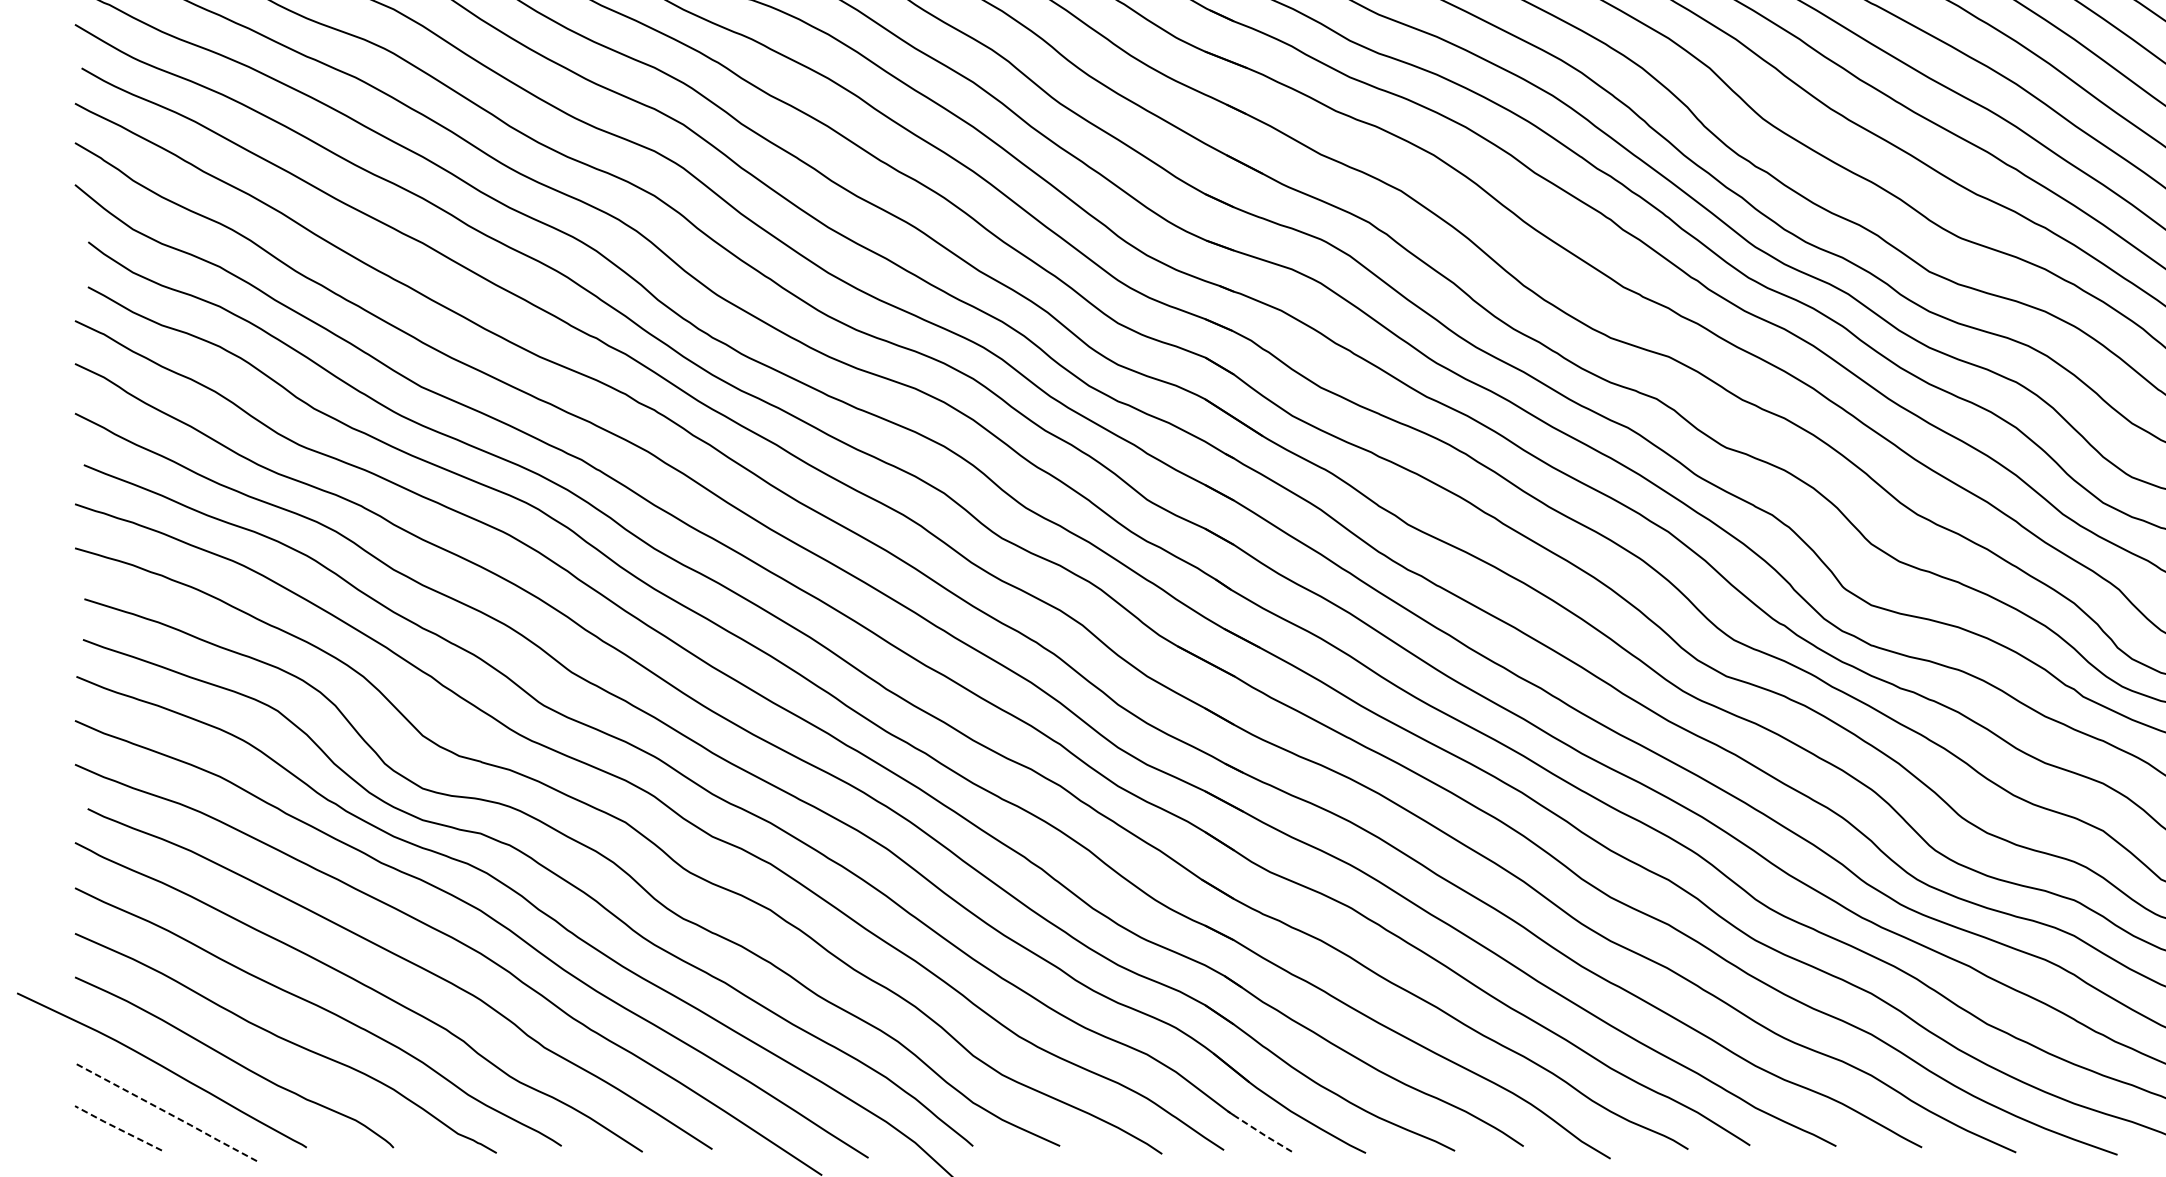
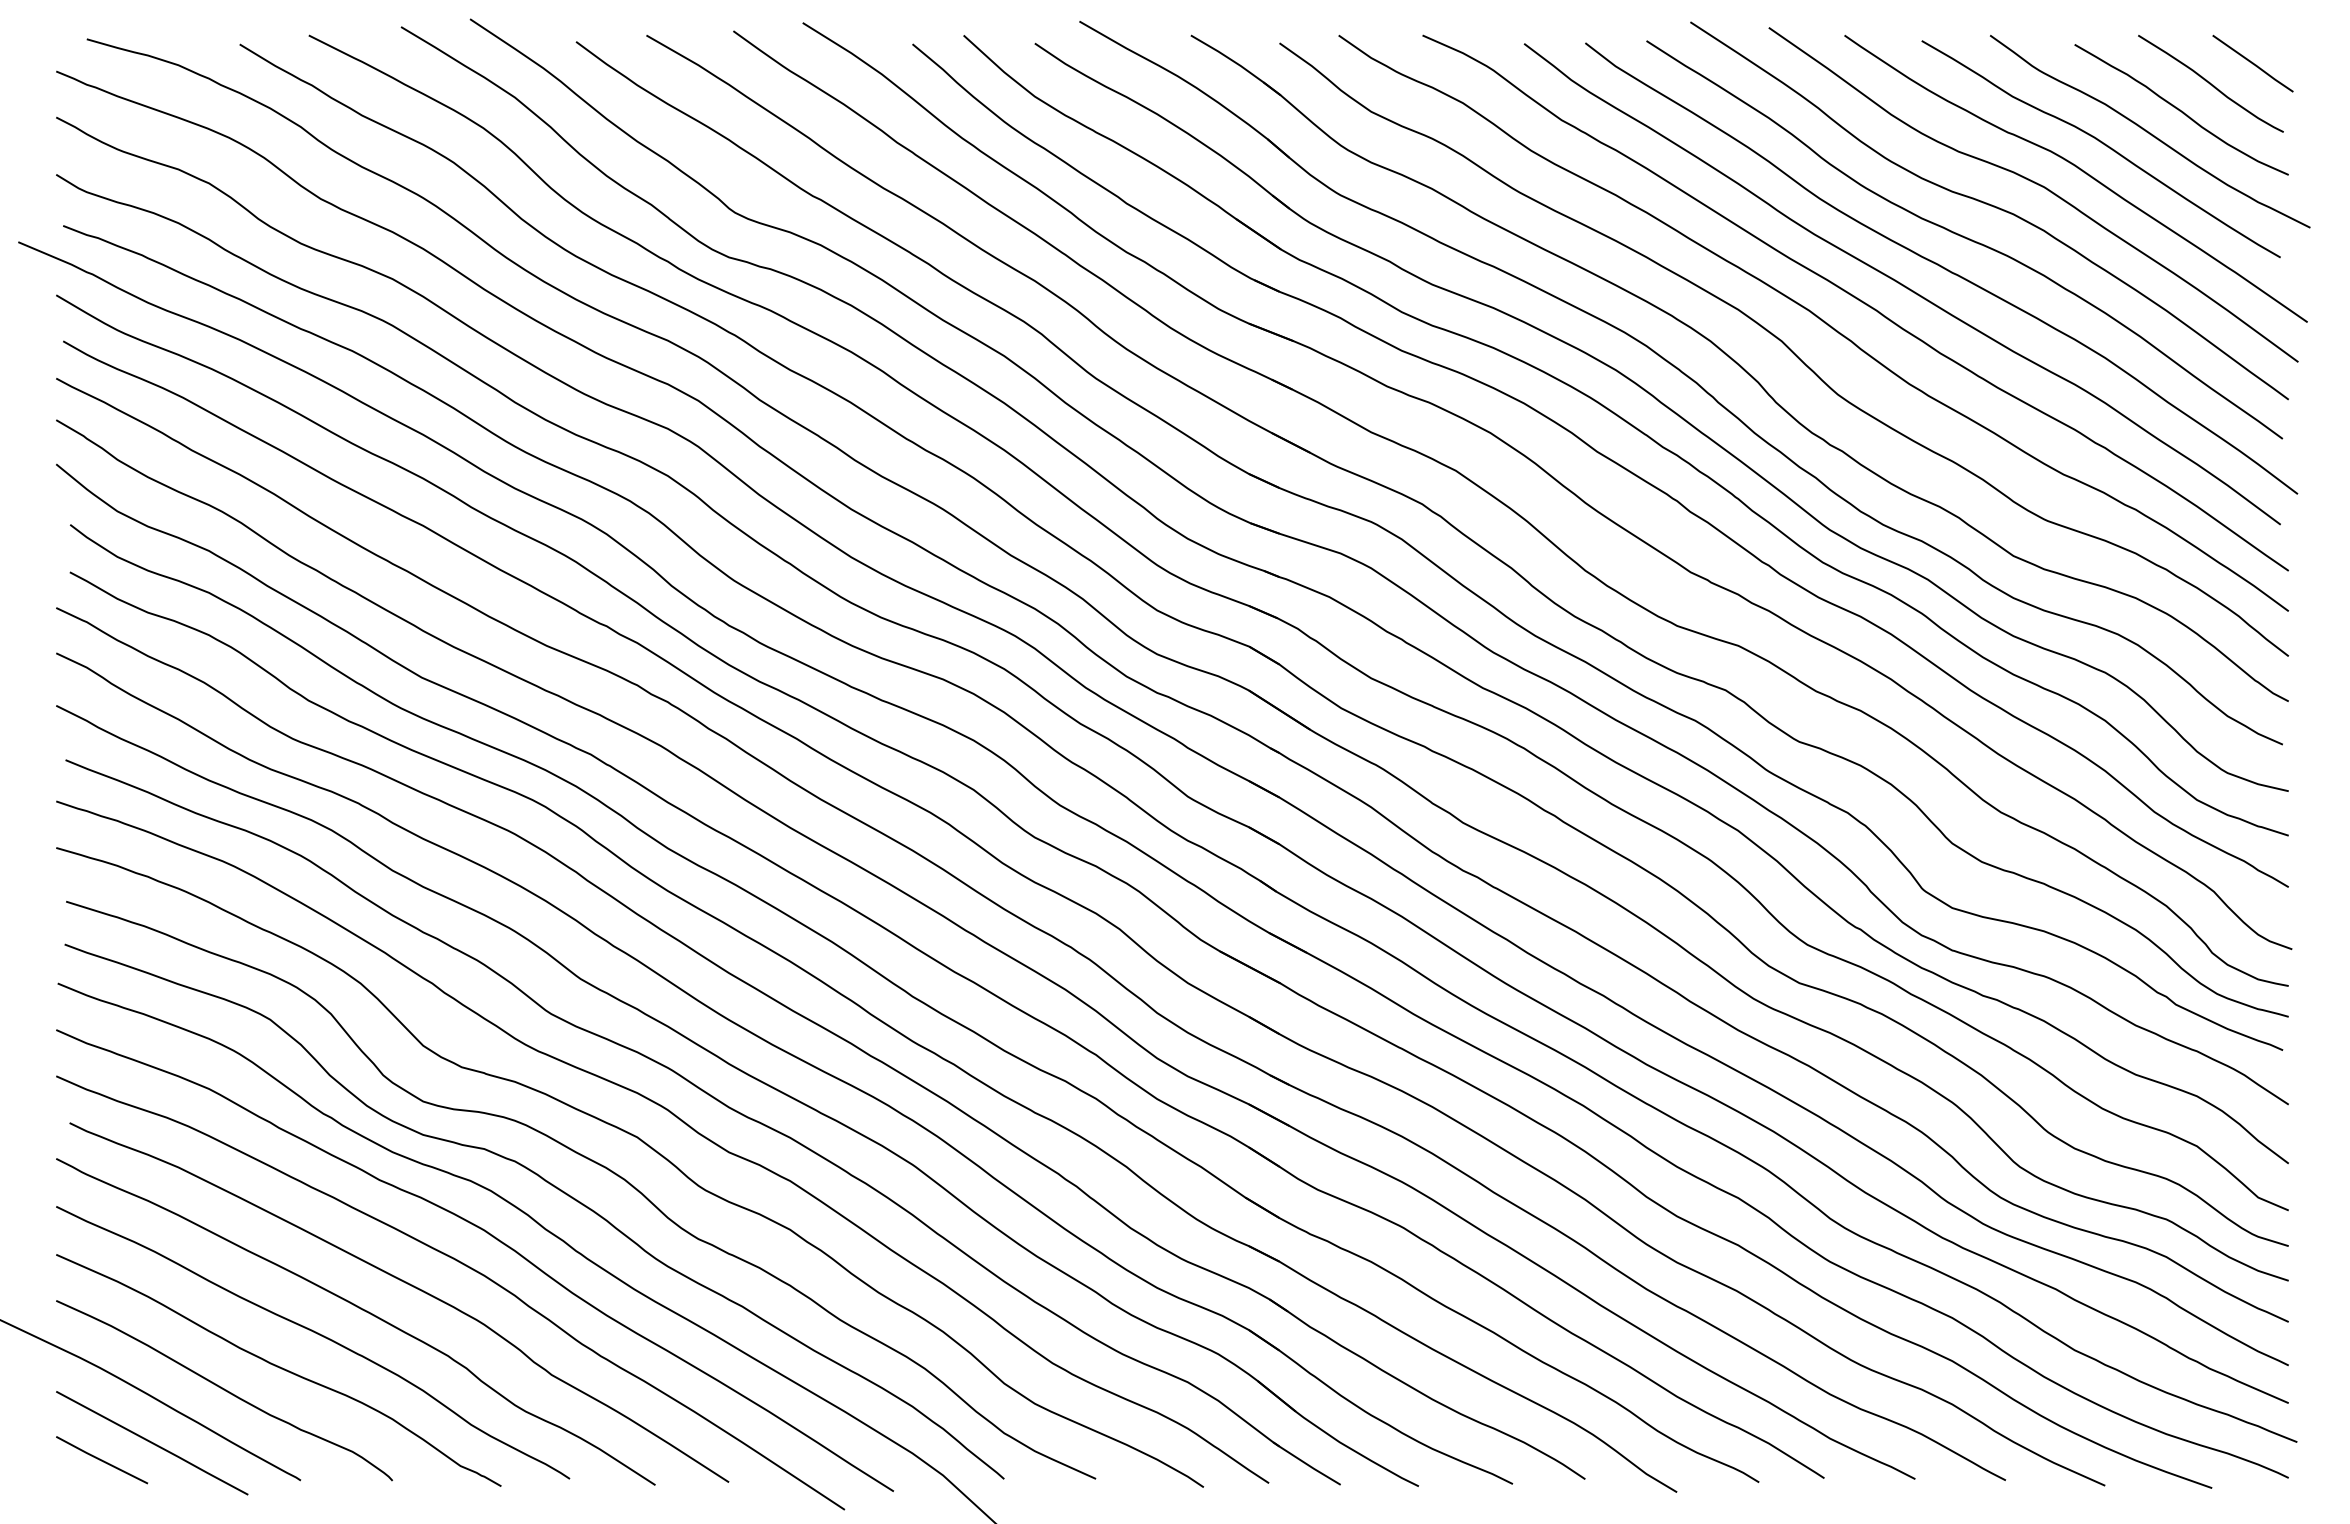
line: (167, 1112) -> (153, 1443), dashed -> solid
line: (117, 1128) -> (101, 1460), dashed -> solid
line: (1259, 1132) -> (1306, 1464), dashed -> solid

